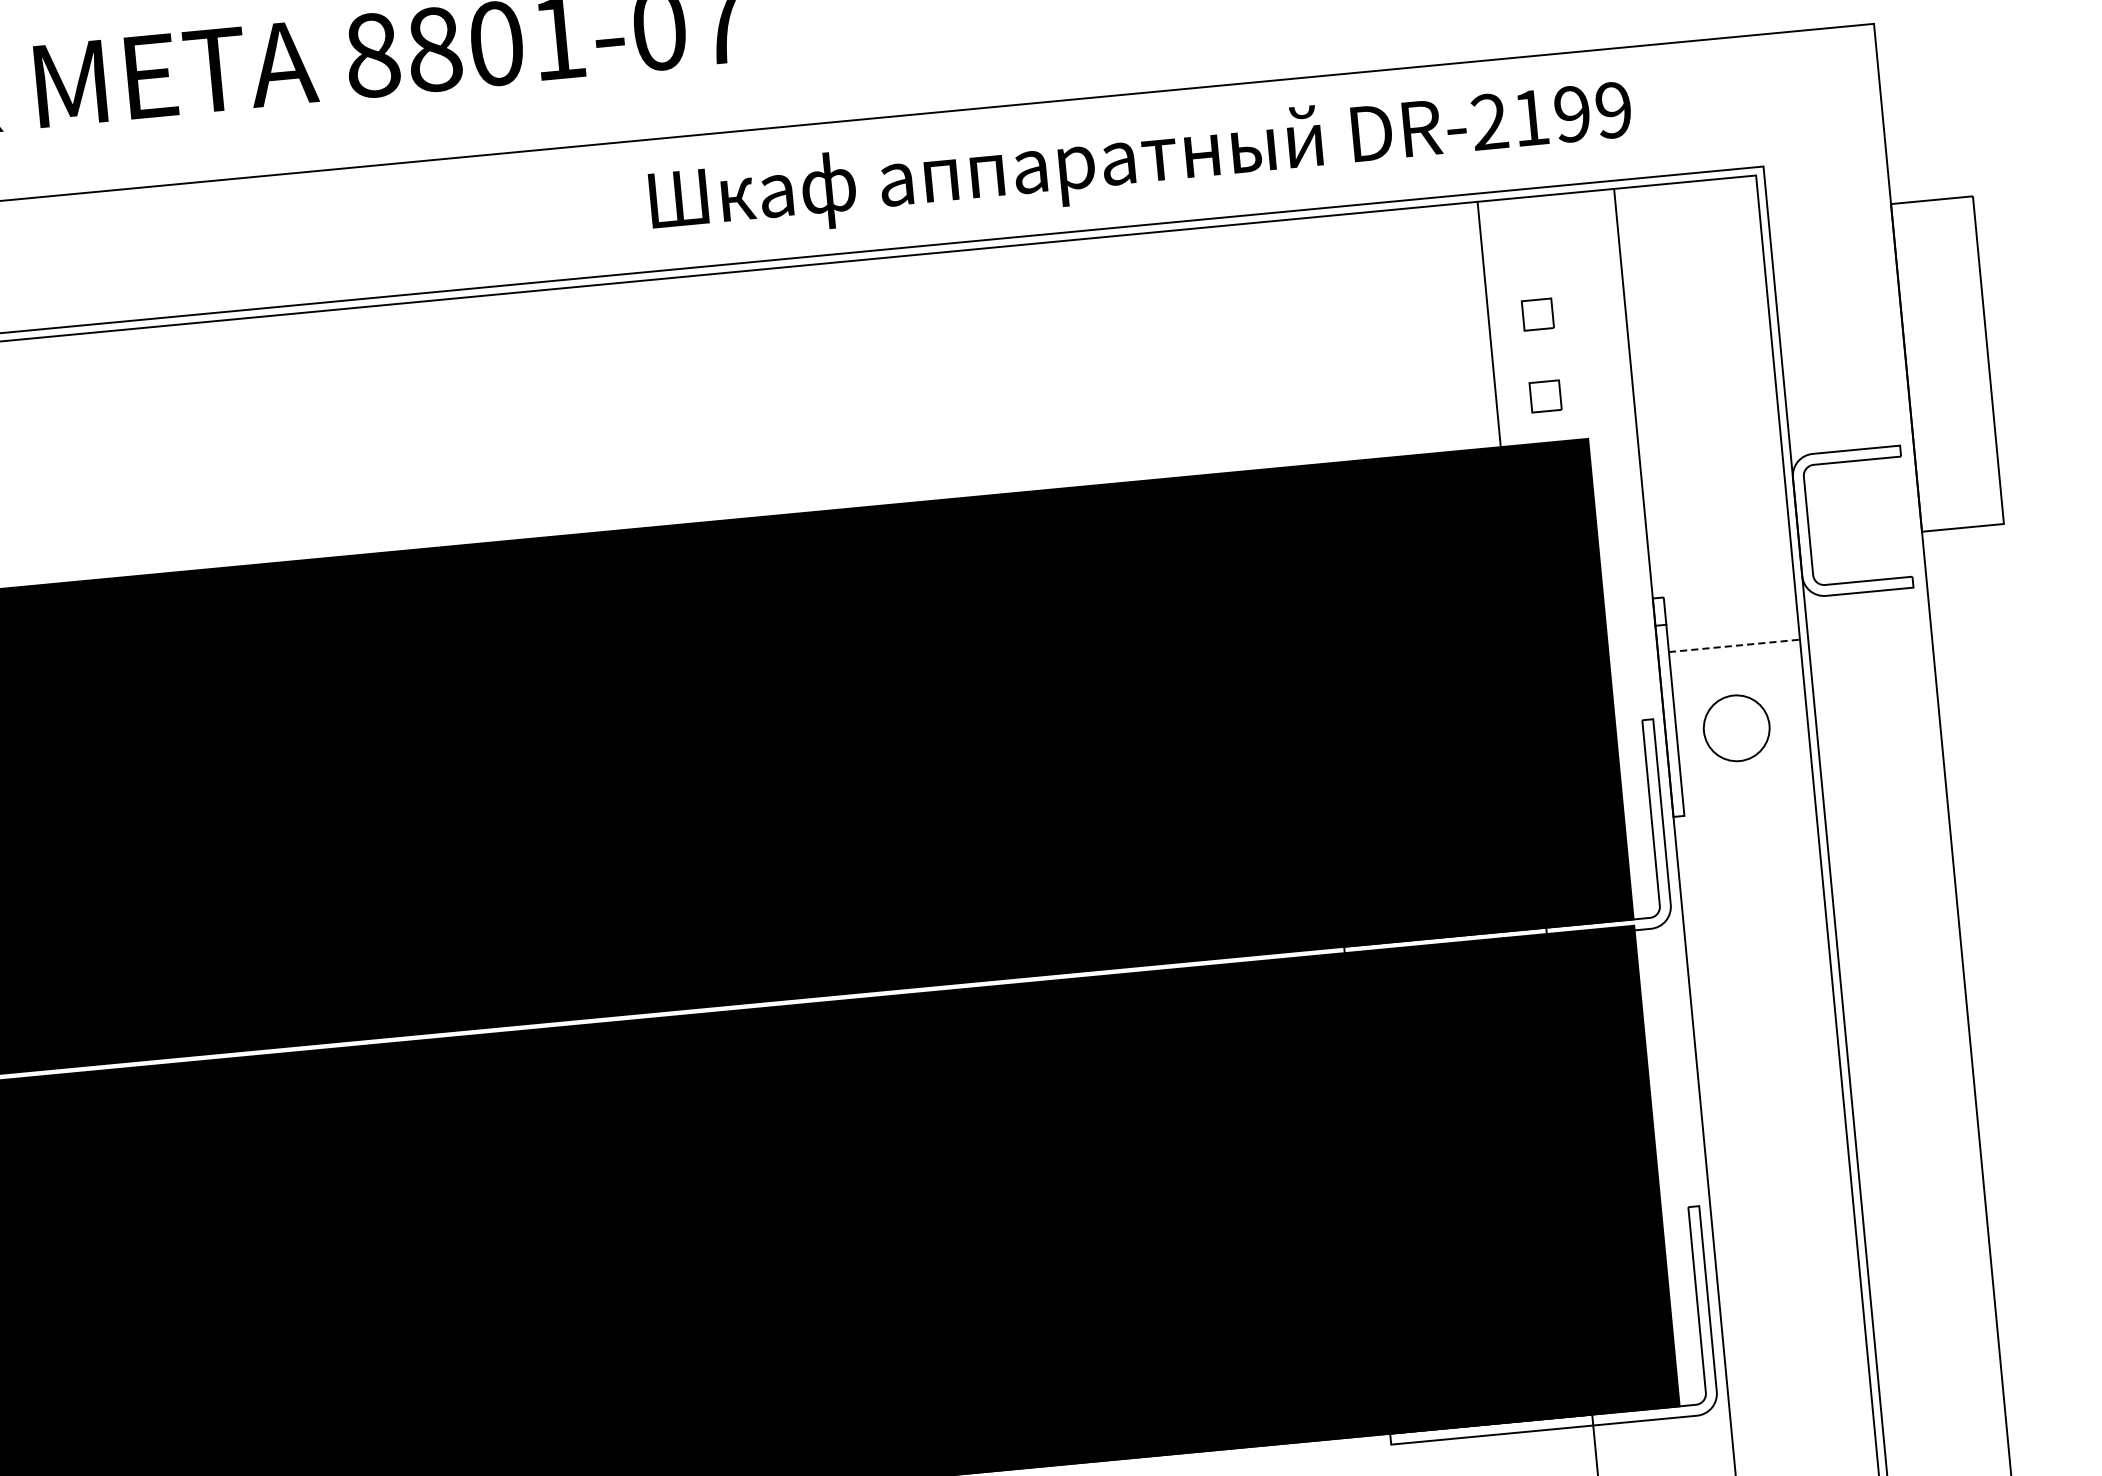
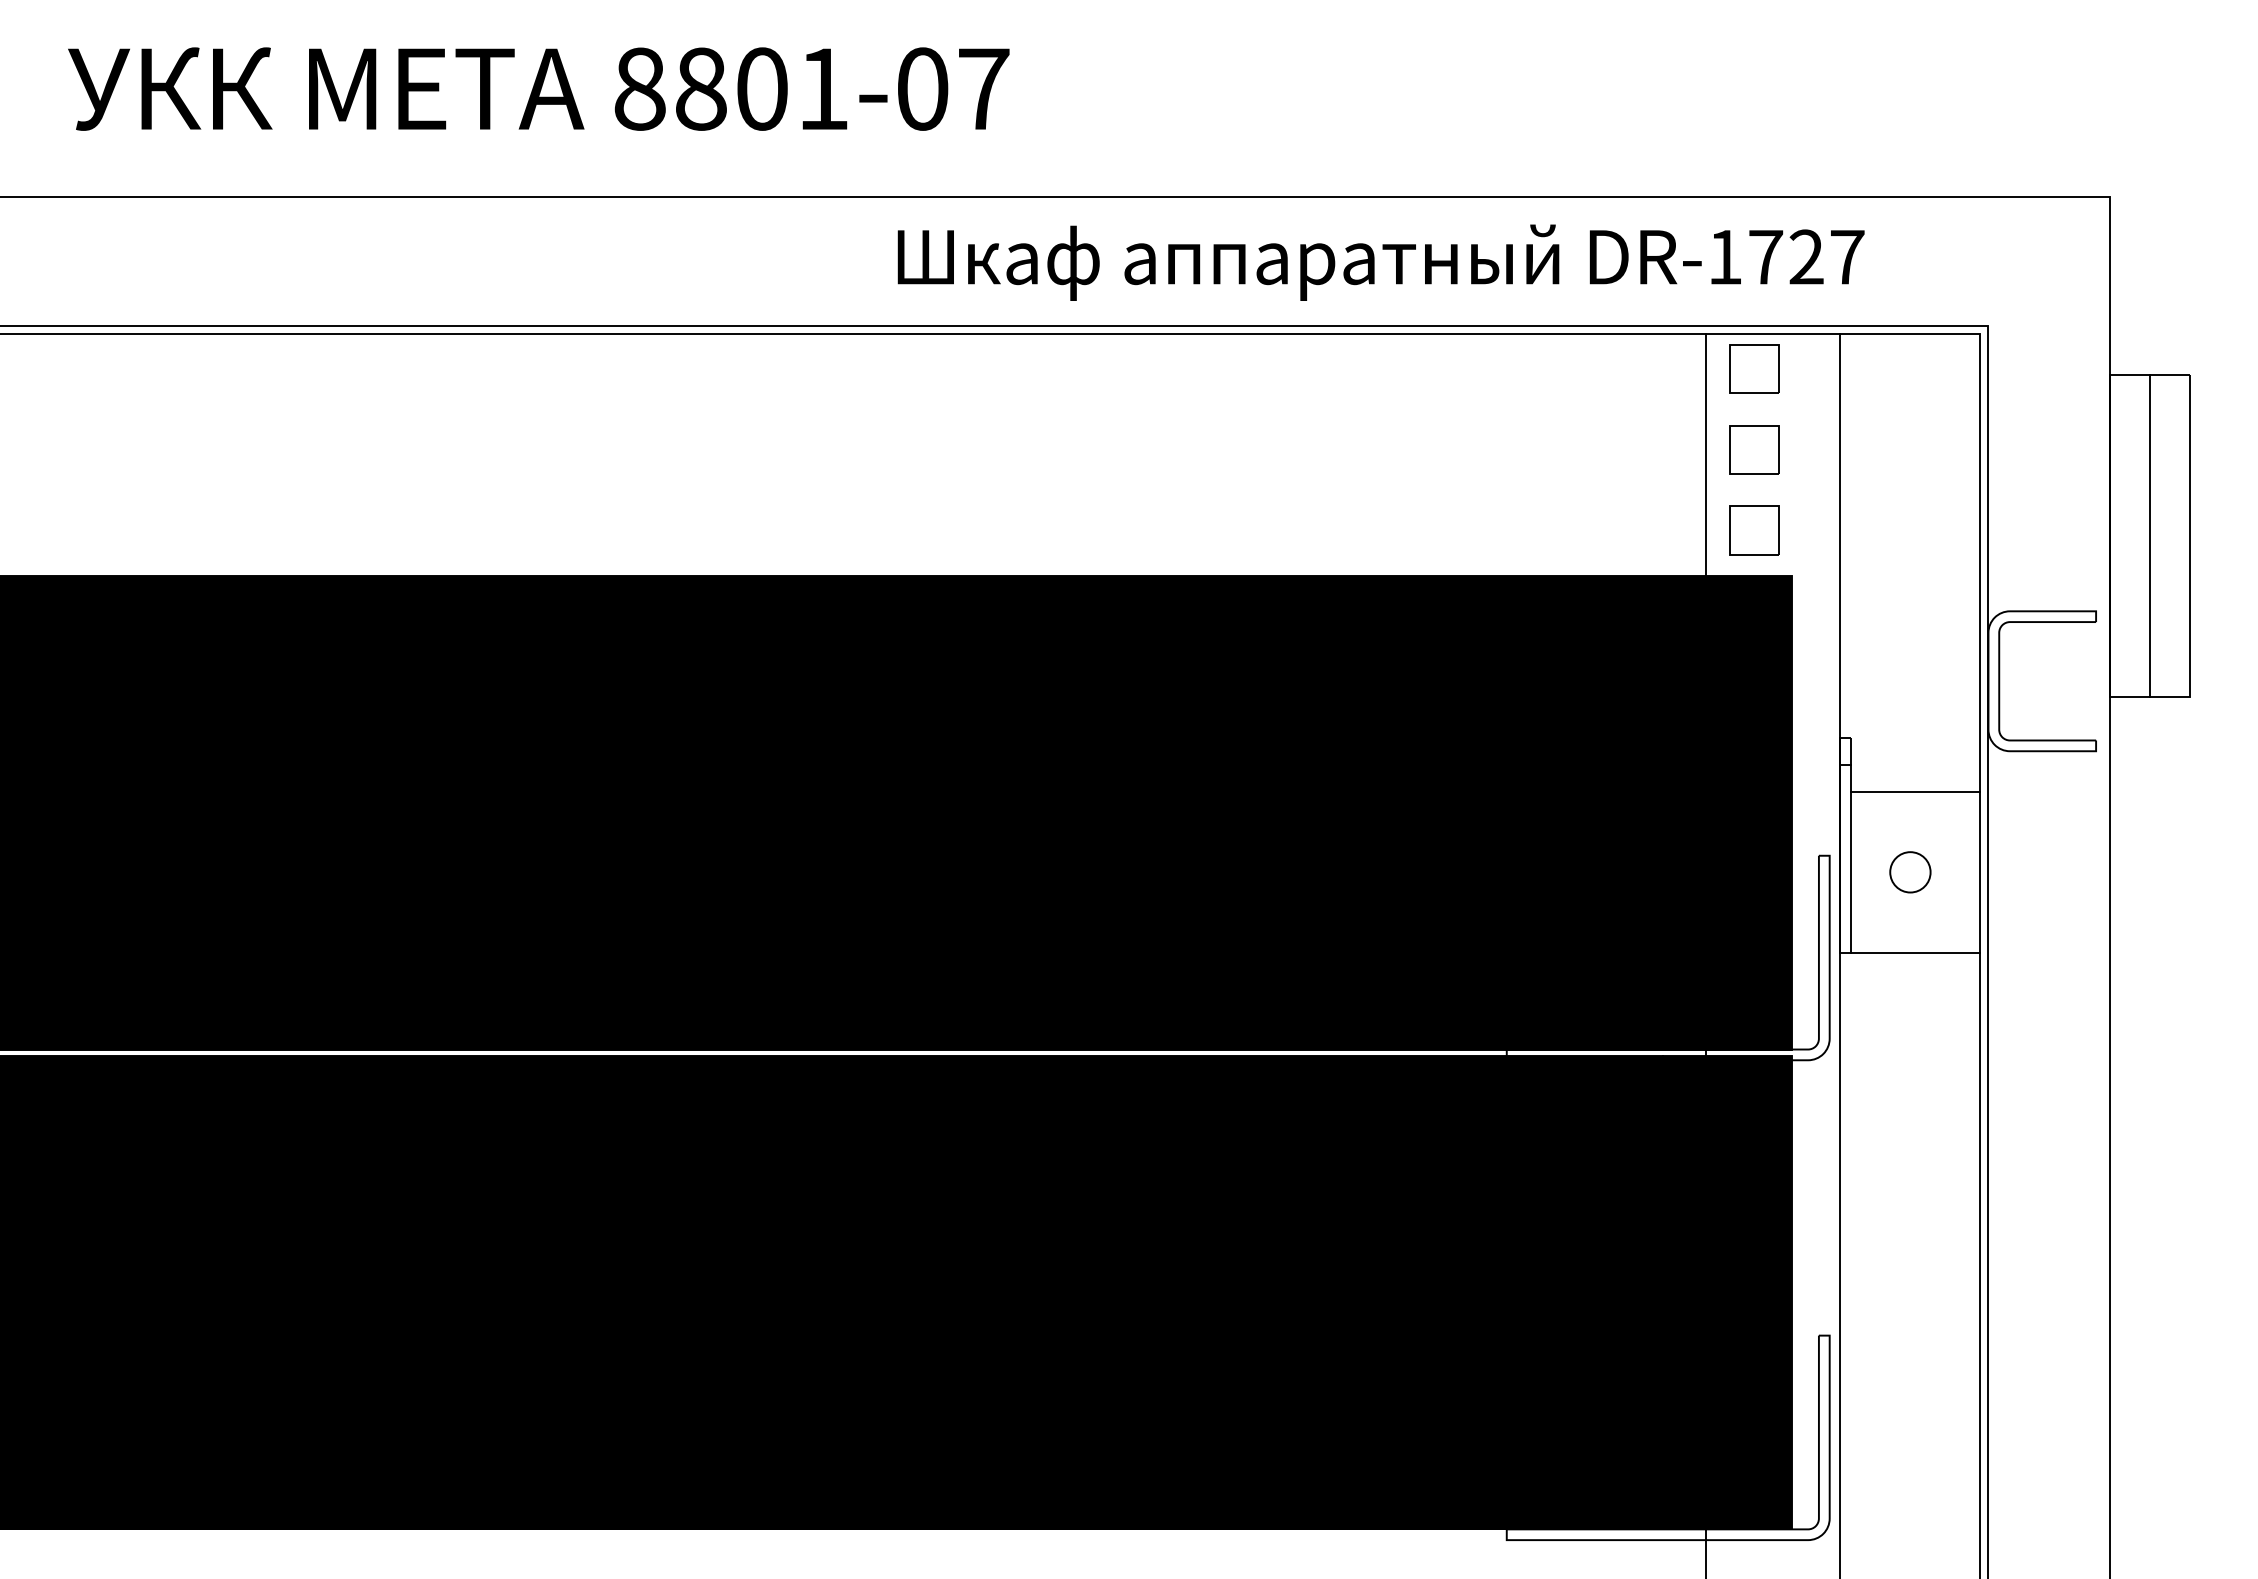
text: (1552, 116) -> (1786, 257), DR-2199 -> DR-1727
part: (1530, 232) -> (1754, 368), added
part: (1537, 314) -> (1754, 449), size x1.67
line: (1947, 363) -> (2149, 535), added
part: (1545, 396) -> (1754, 530), size x1.67
line: (1734, 645) -> (1915, 791), dashed -> solid
circle: (1736, 728) -> (1910, 872), size x0.62
line: (1749, 810) -> (1915, 953), added

